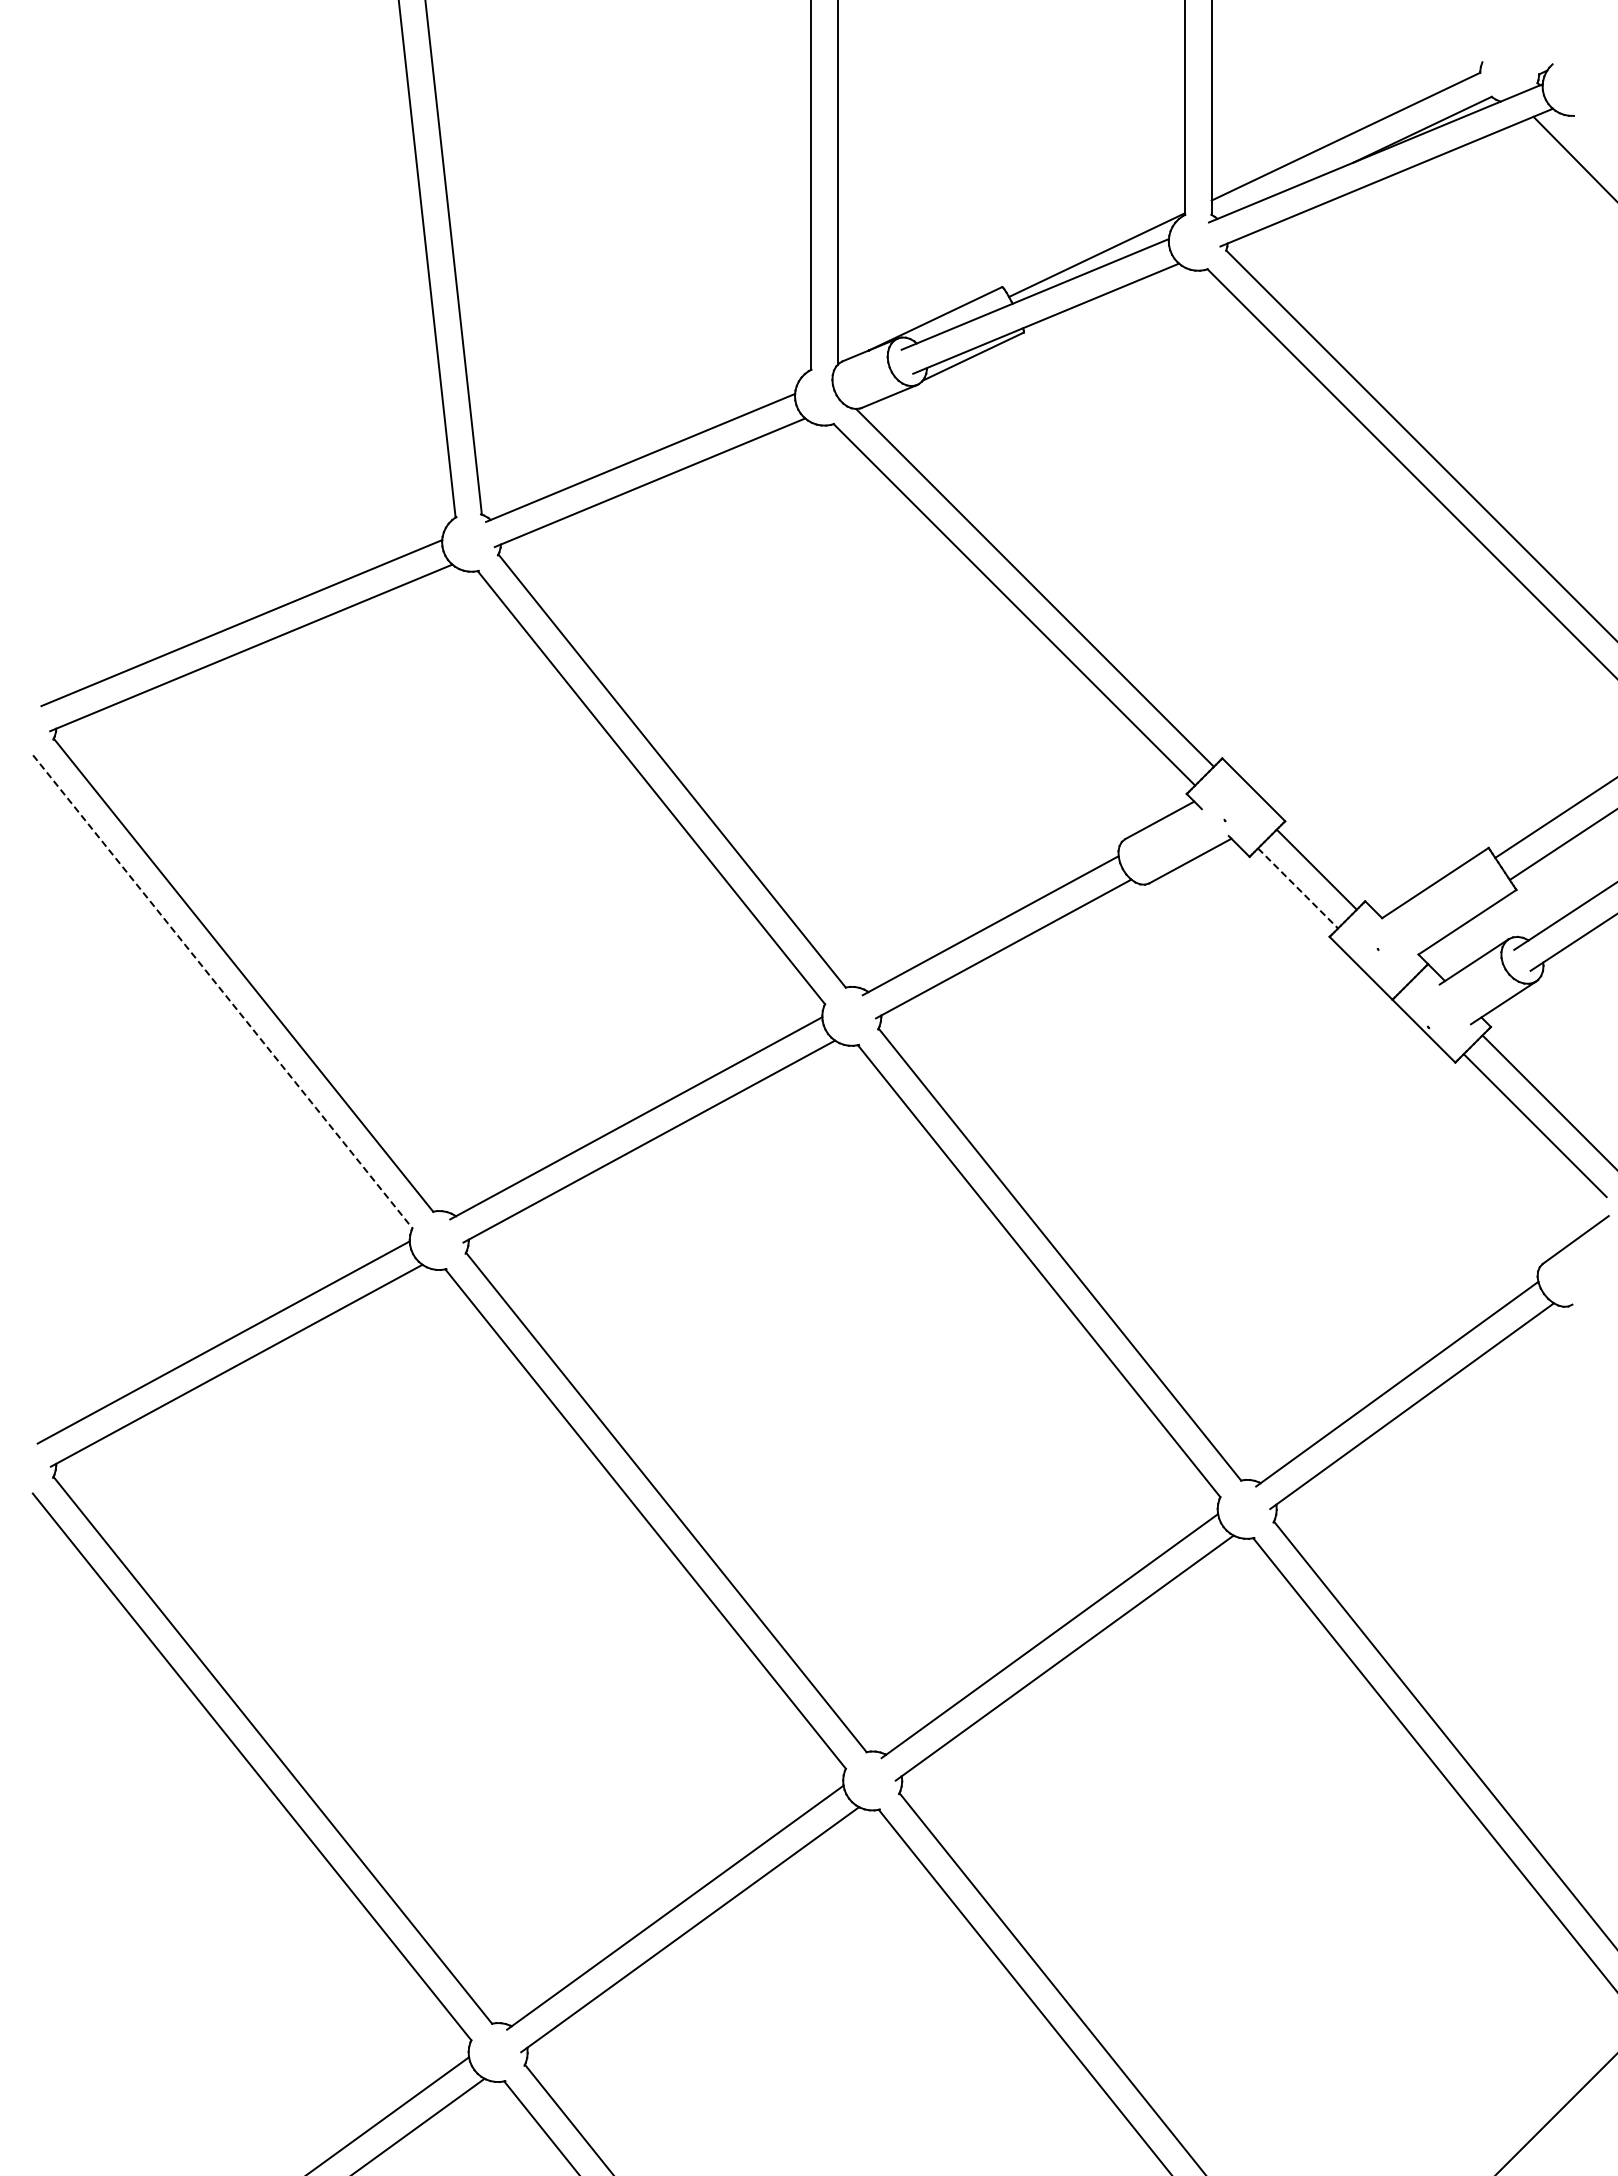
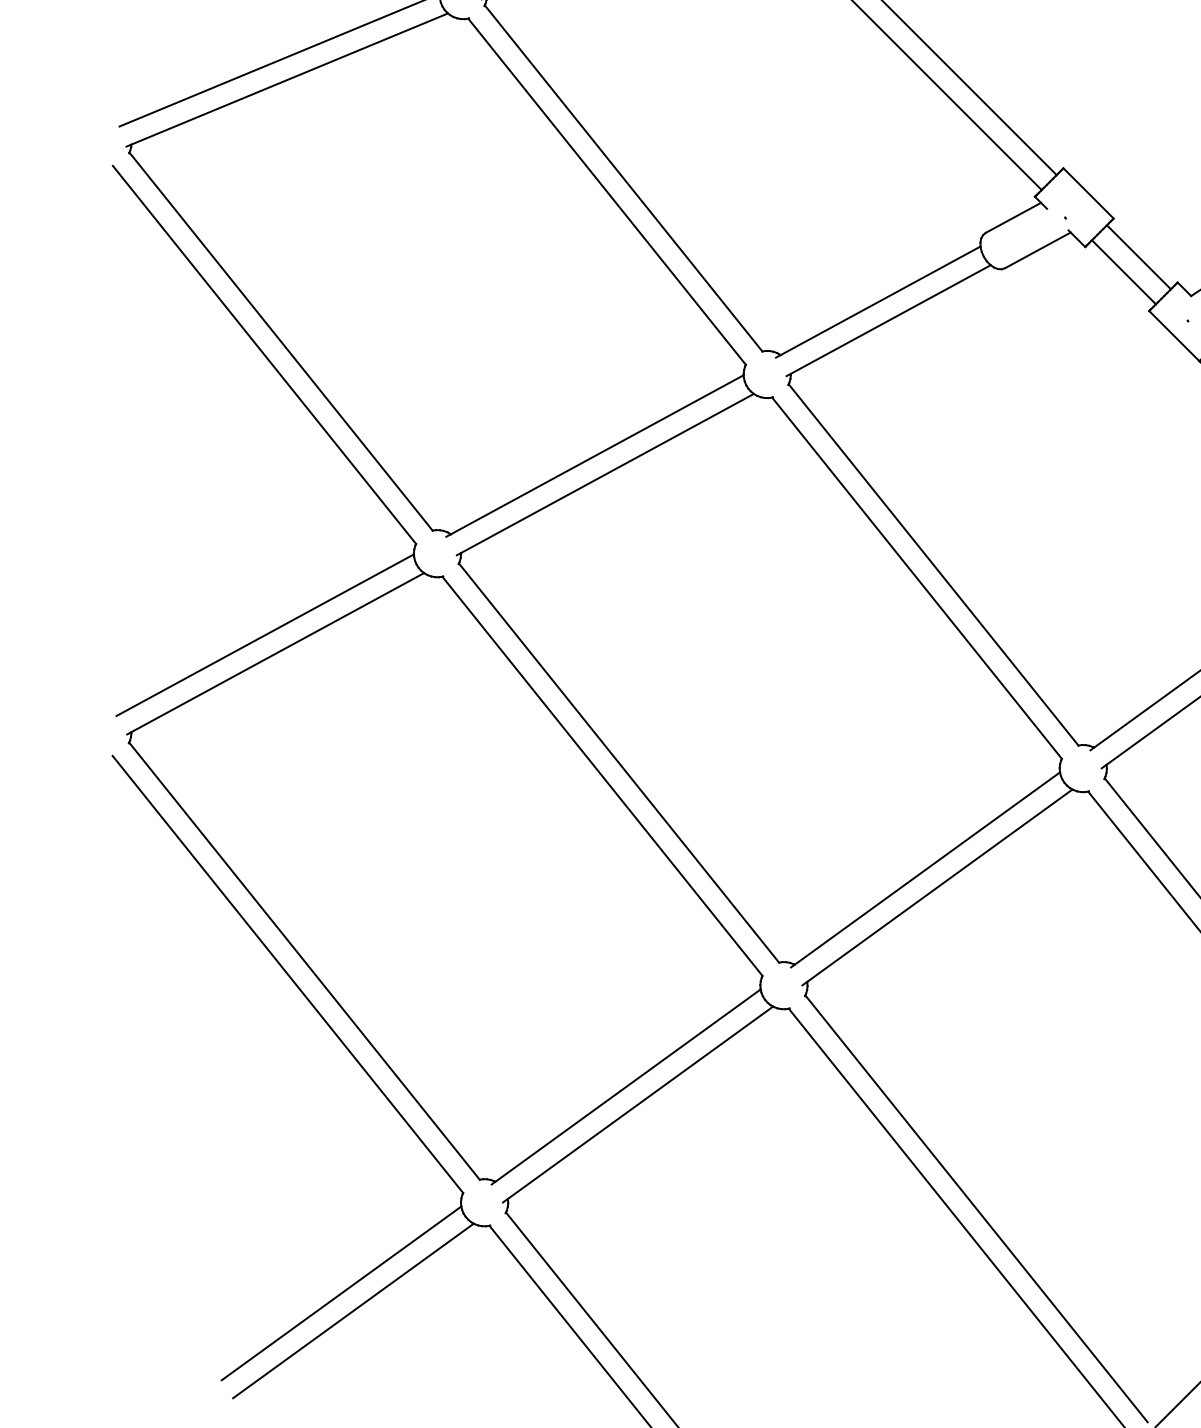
line: (1298, 888) -> (1124, 272), dashed -> solid
line: (223, 992) -> (265, 355), dashed -> solid

